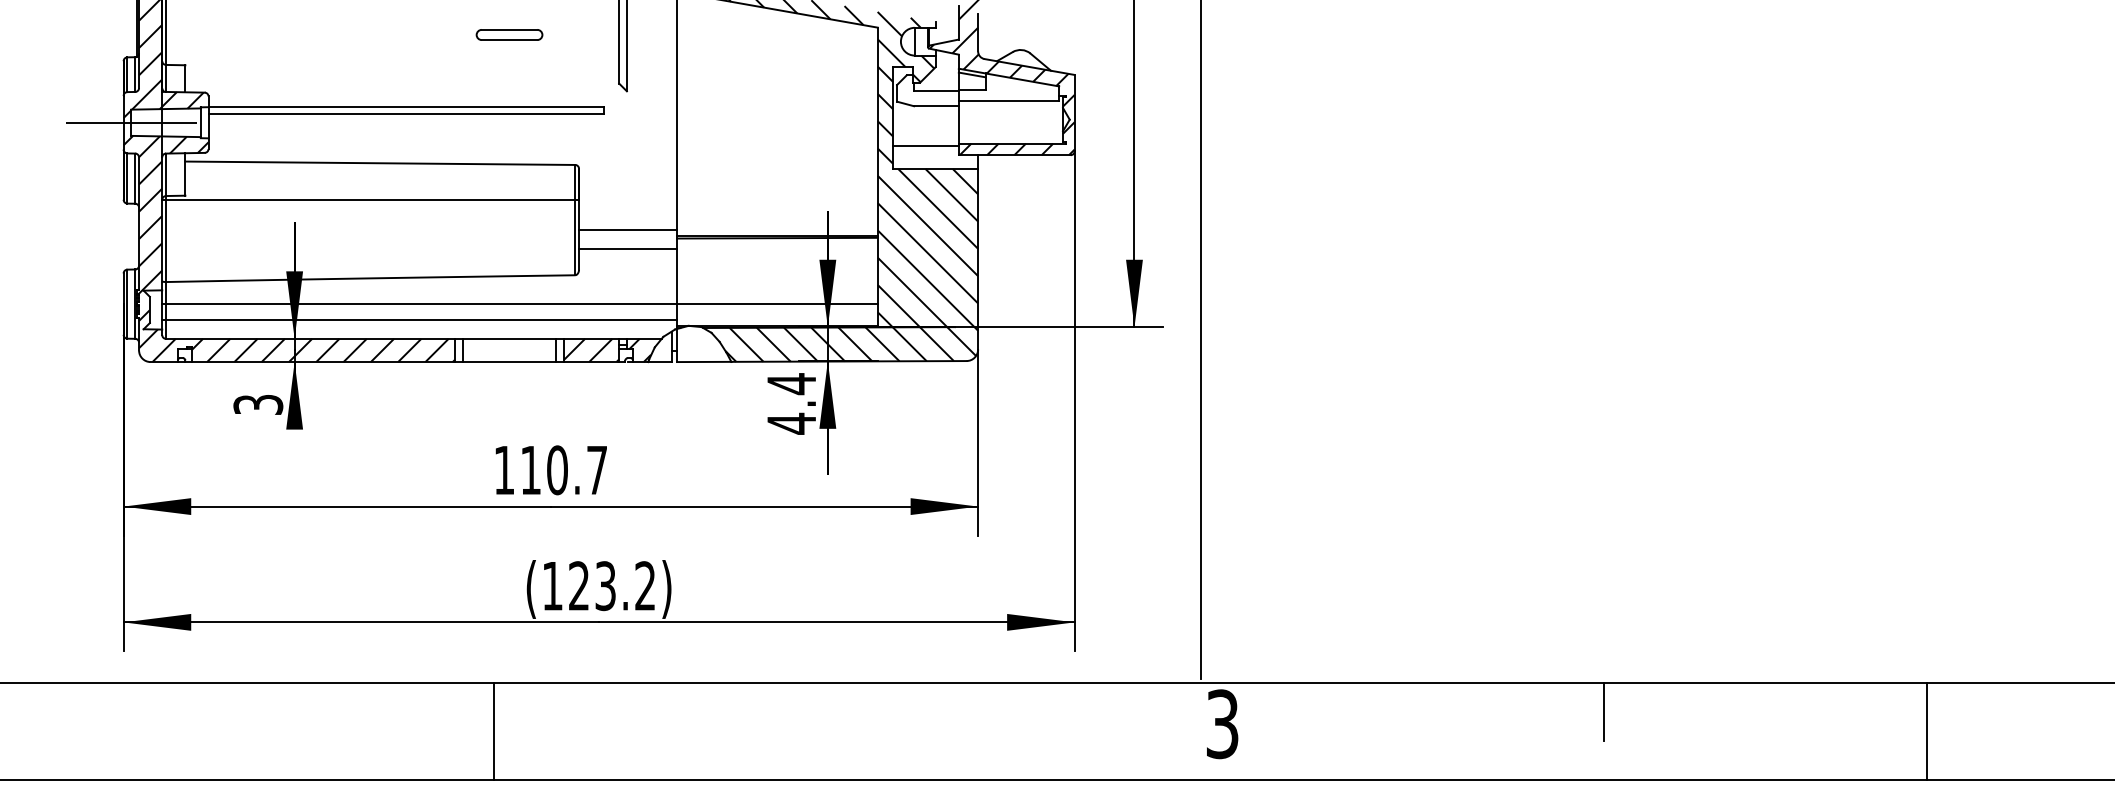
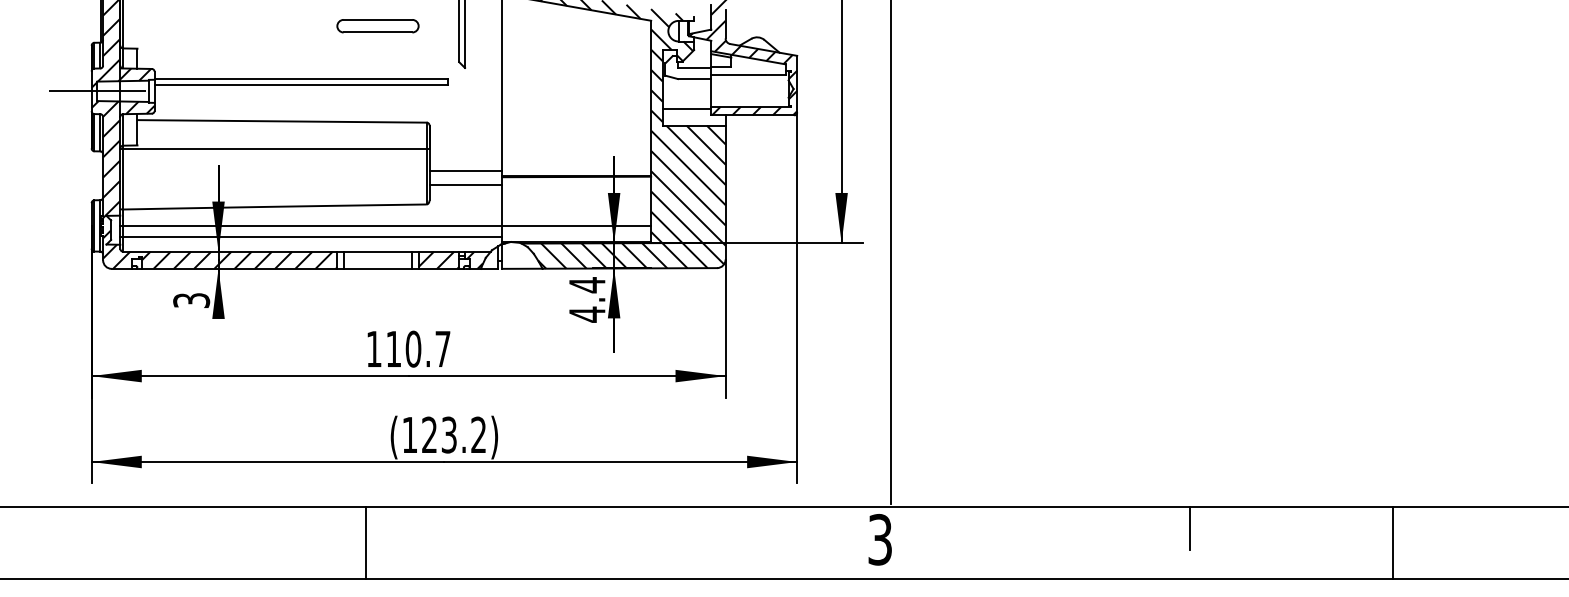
part: (509, 34) -> (377, 25), size x1.67
text: (1222, 724) -> (880, 539), moved
line: (1927, 731) -> (1393, 542), moved

